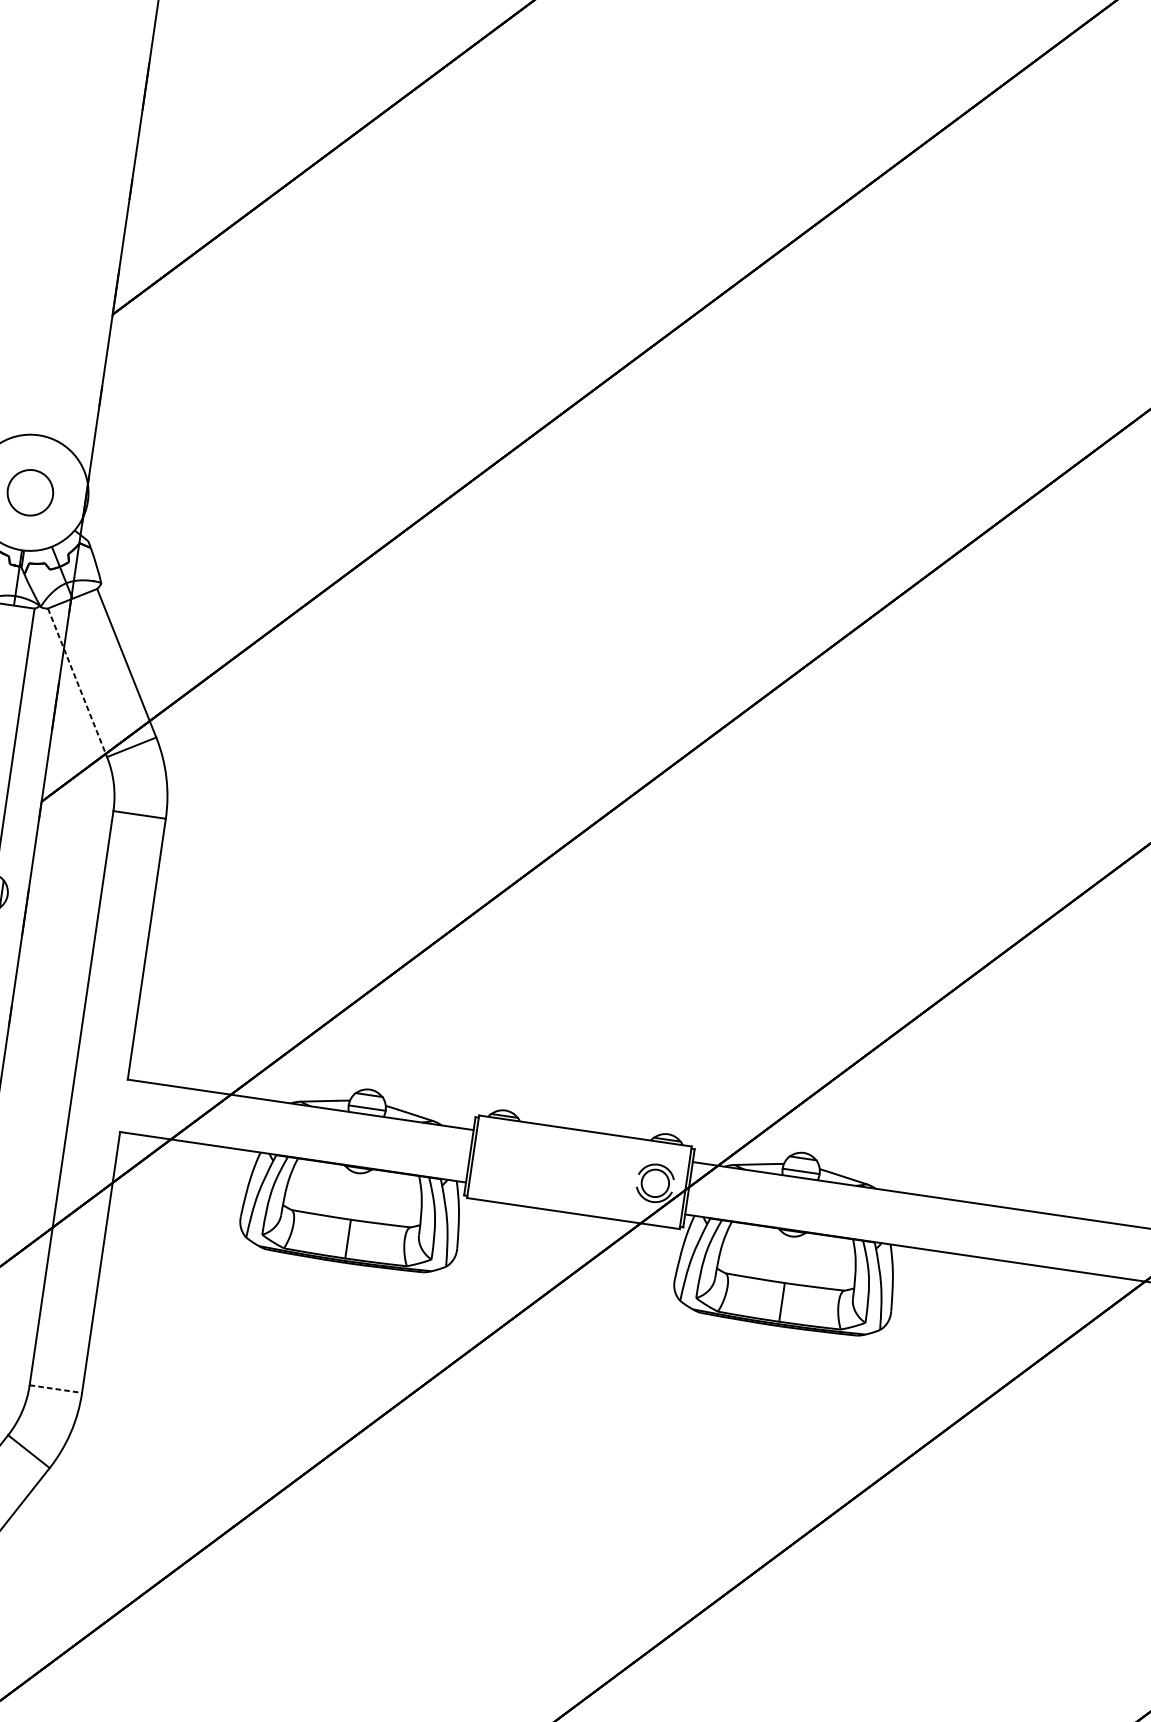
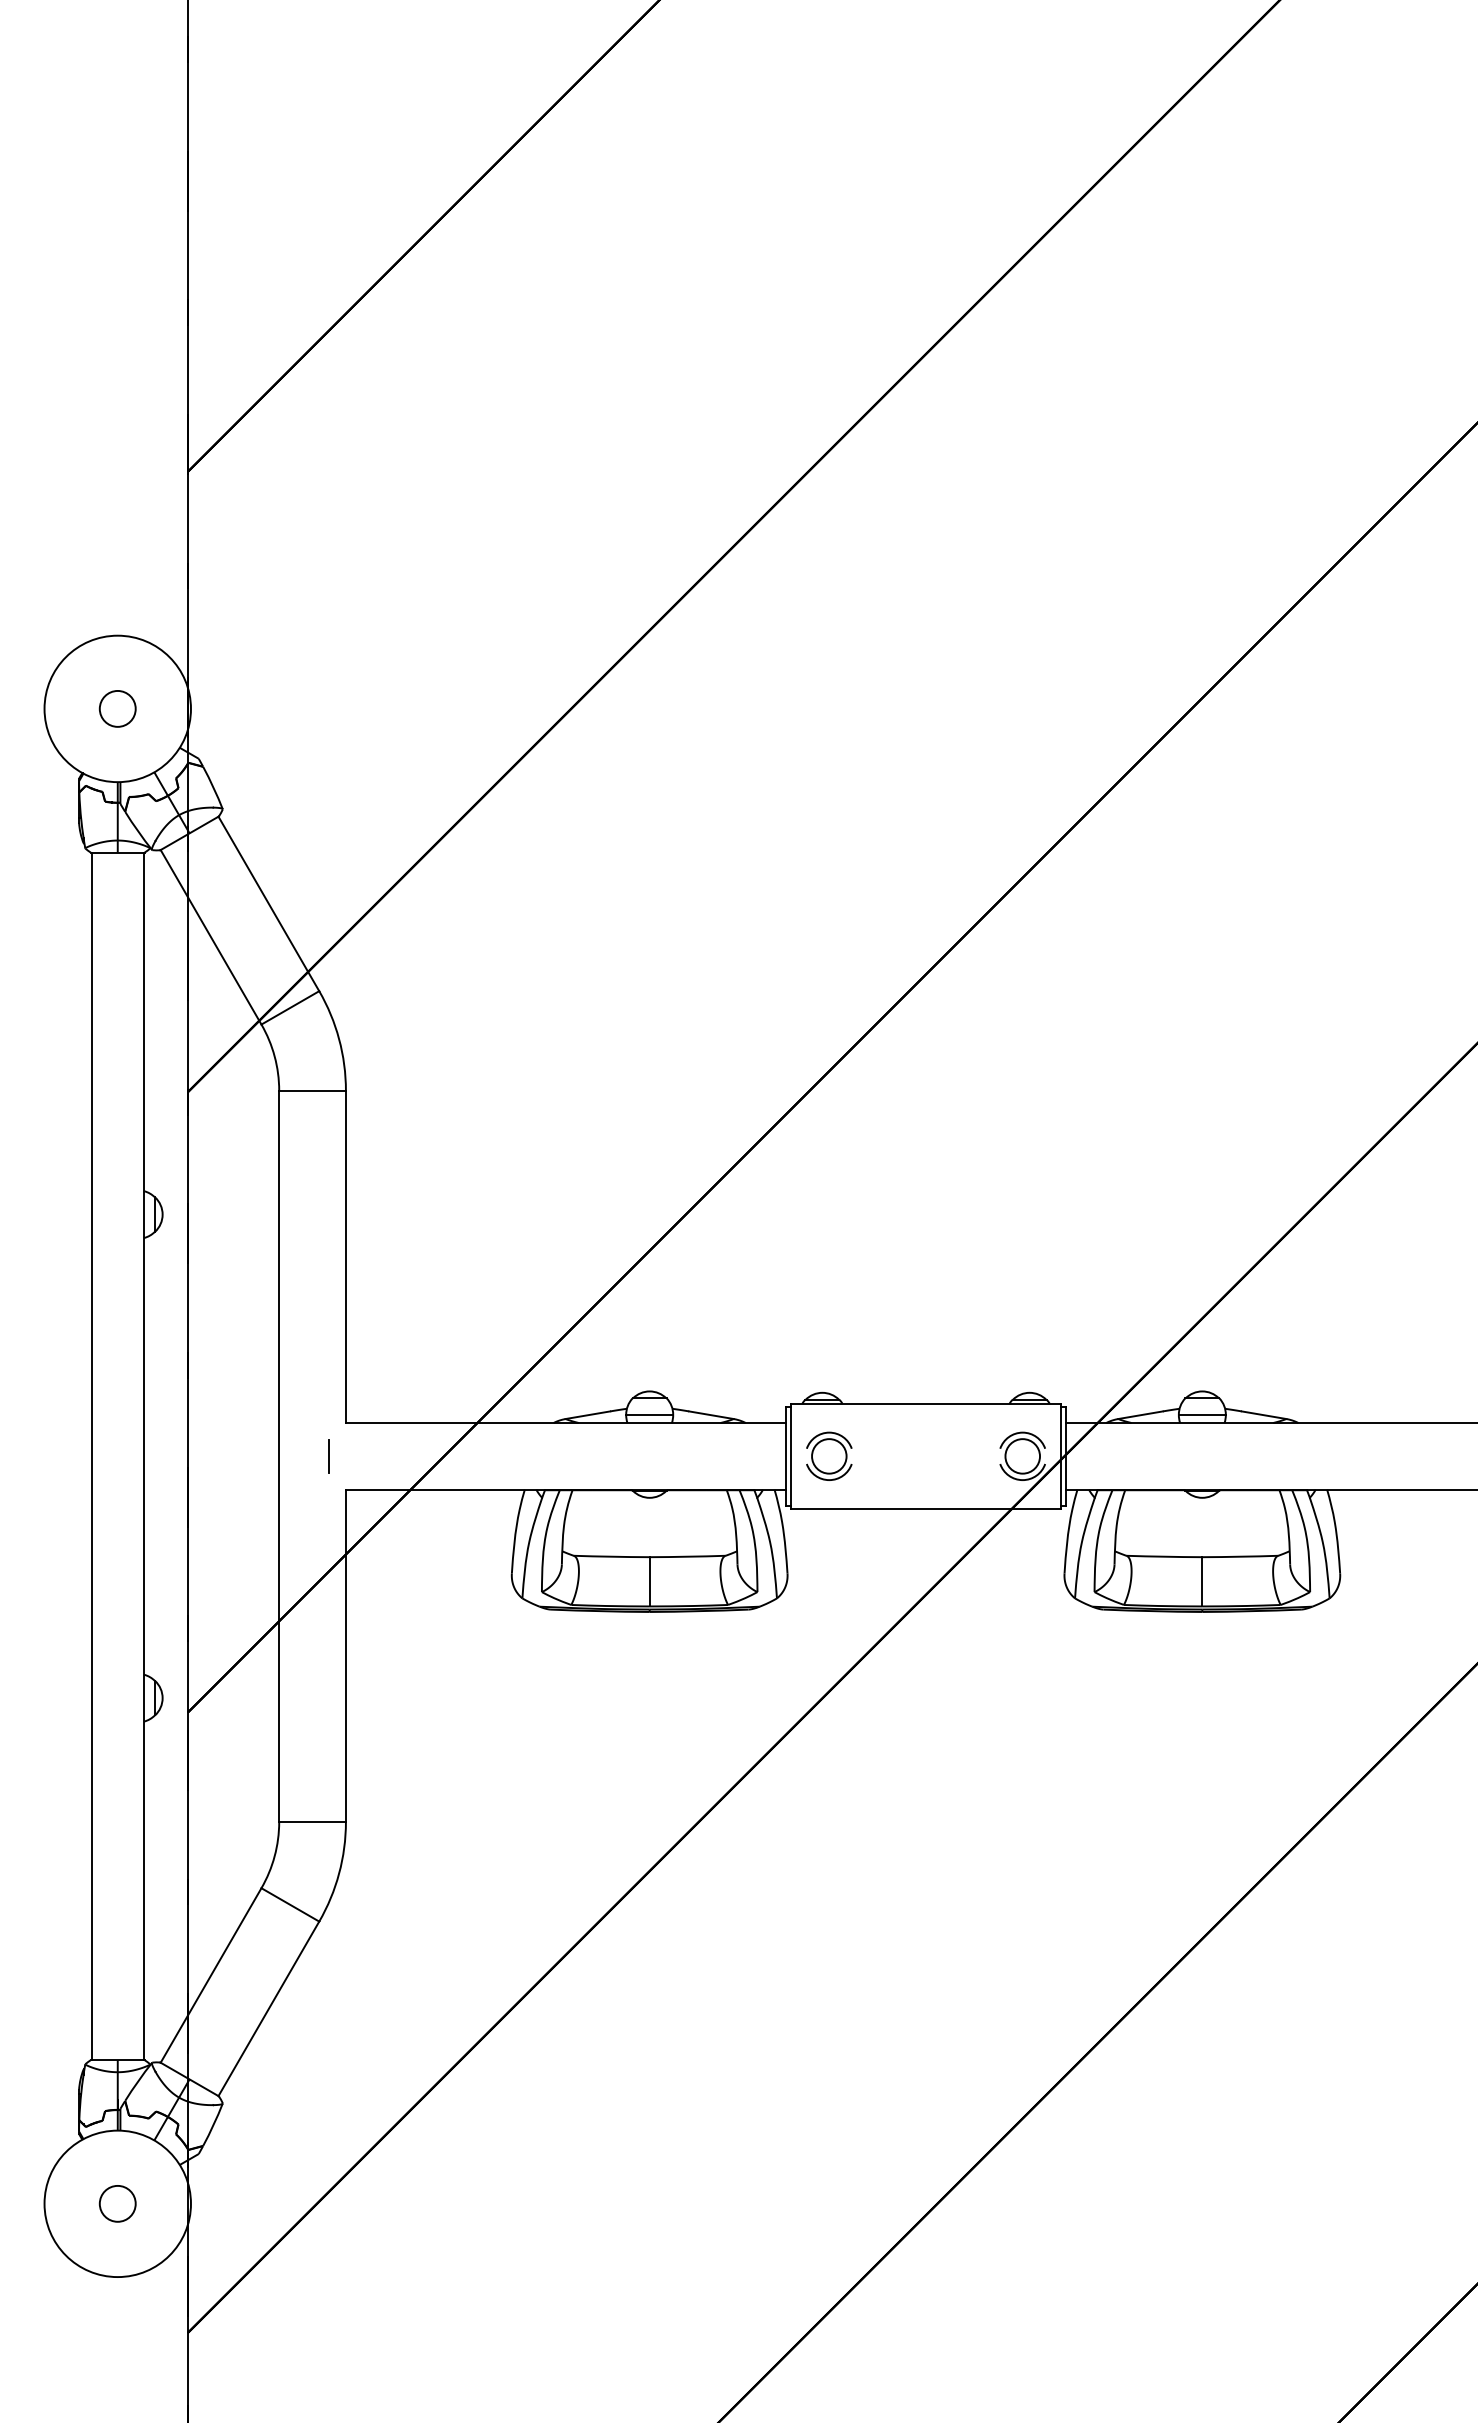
circle: (30, 492) -> (117, 708), size x0.62
line: (77, 683) -> (211, 937), dashed -> solid
line: (110, 1103) -> (328, 1456), added
part: (503, 1160) -> (829, 1455), added
line: (56, 1389) -> (313, 1822), dashed -> solid

